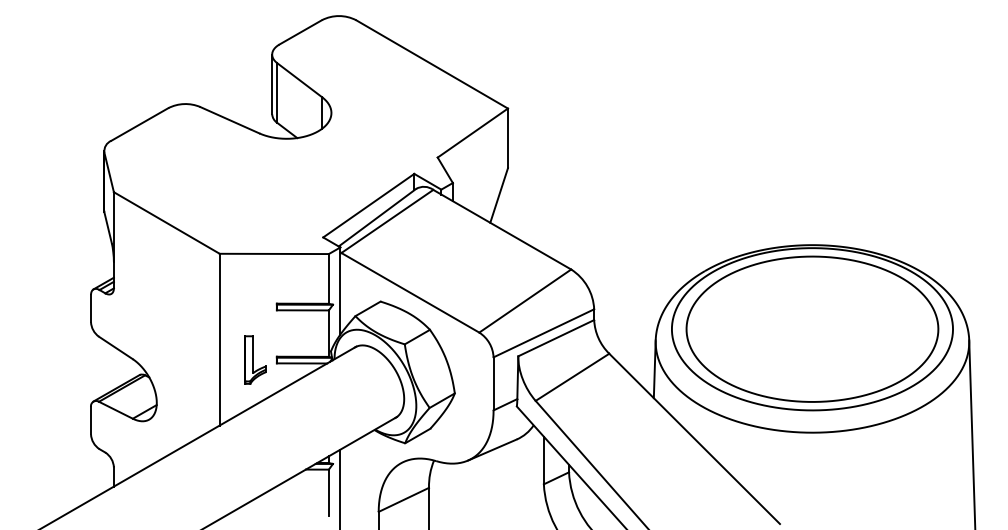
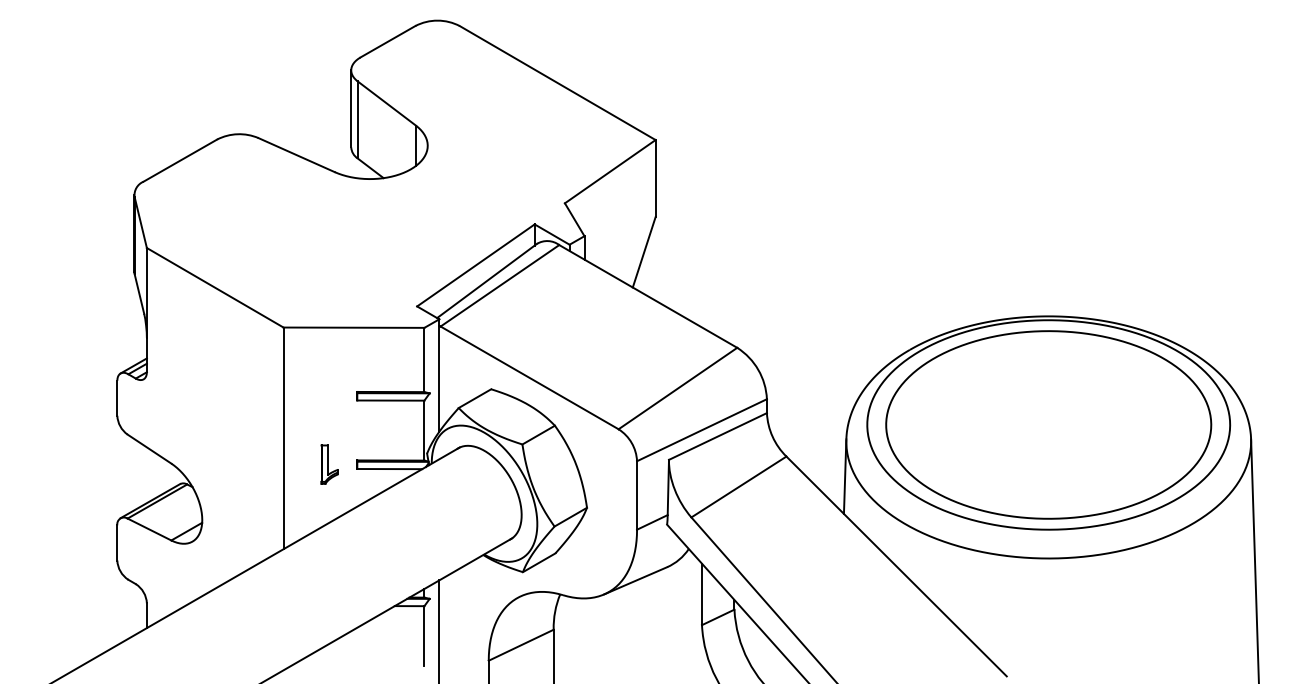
part: (255, 359) -> (329, 464), size x0.62

